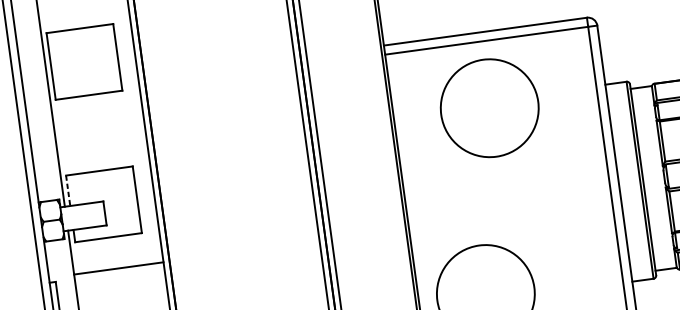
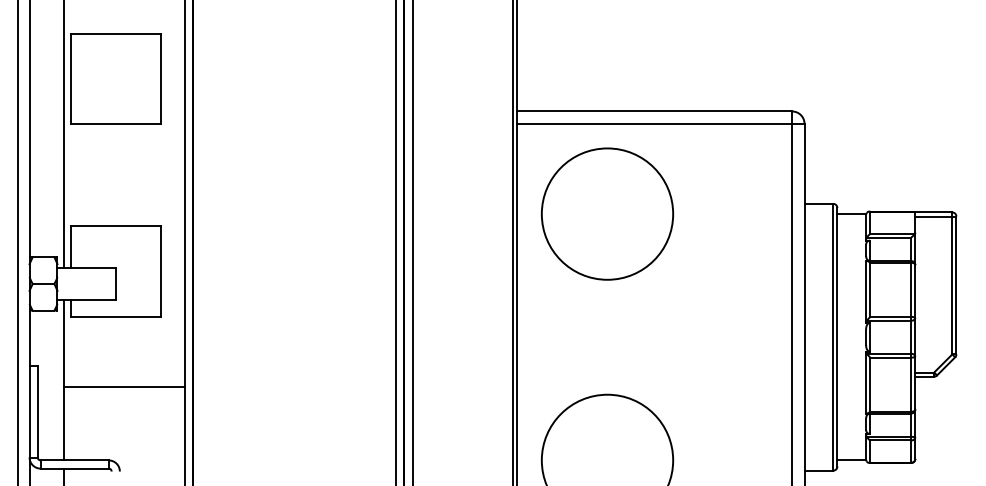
circle: (489, 107) -> (607, 213), moved
line: (67, 191) -> (70, 247), dashed -> solid
line: (118, 268) -> (123, 386), moved

